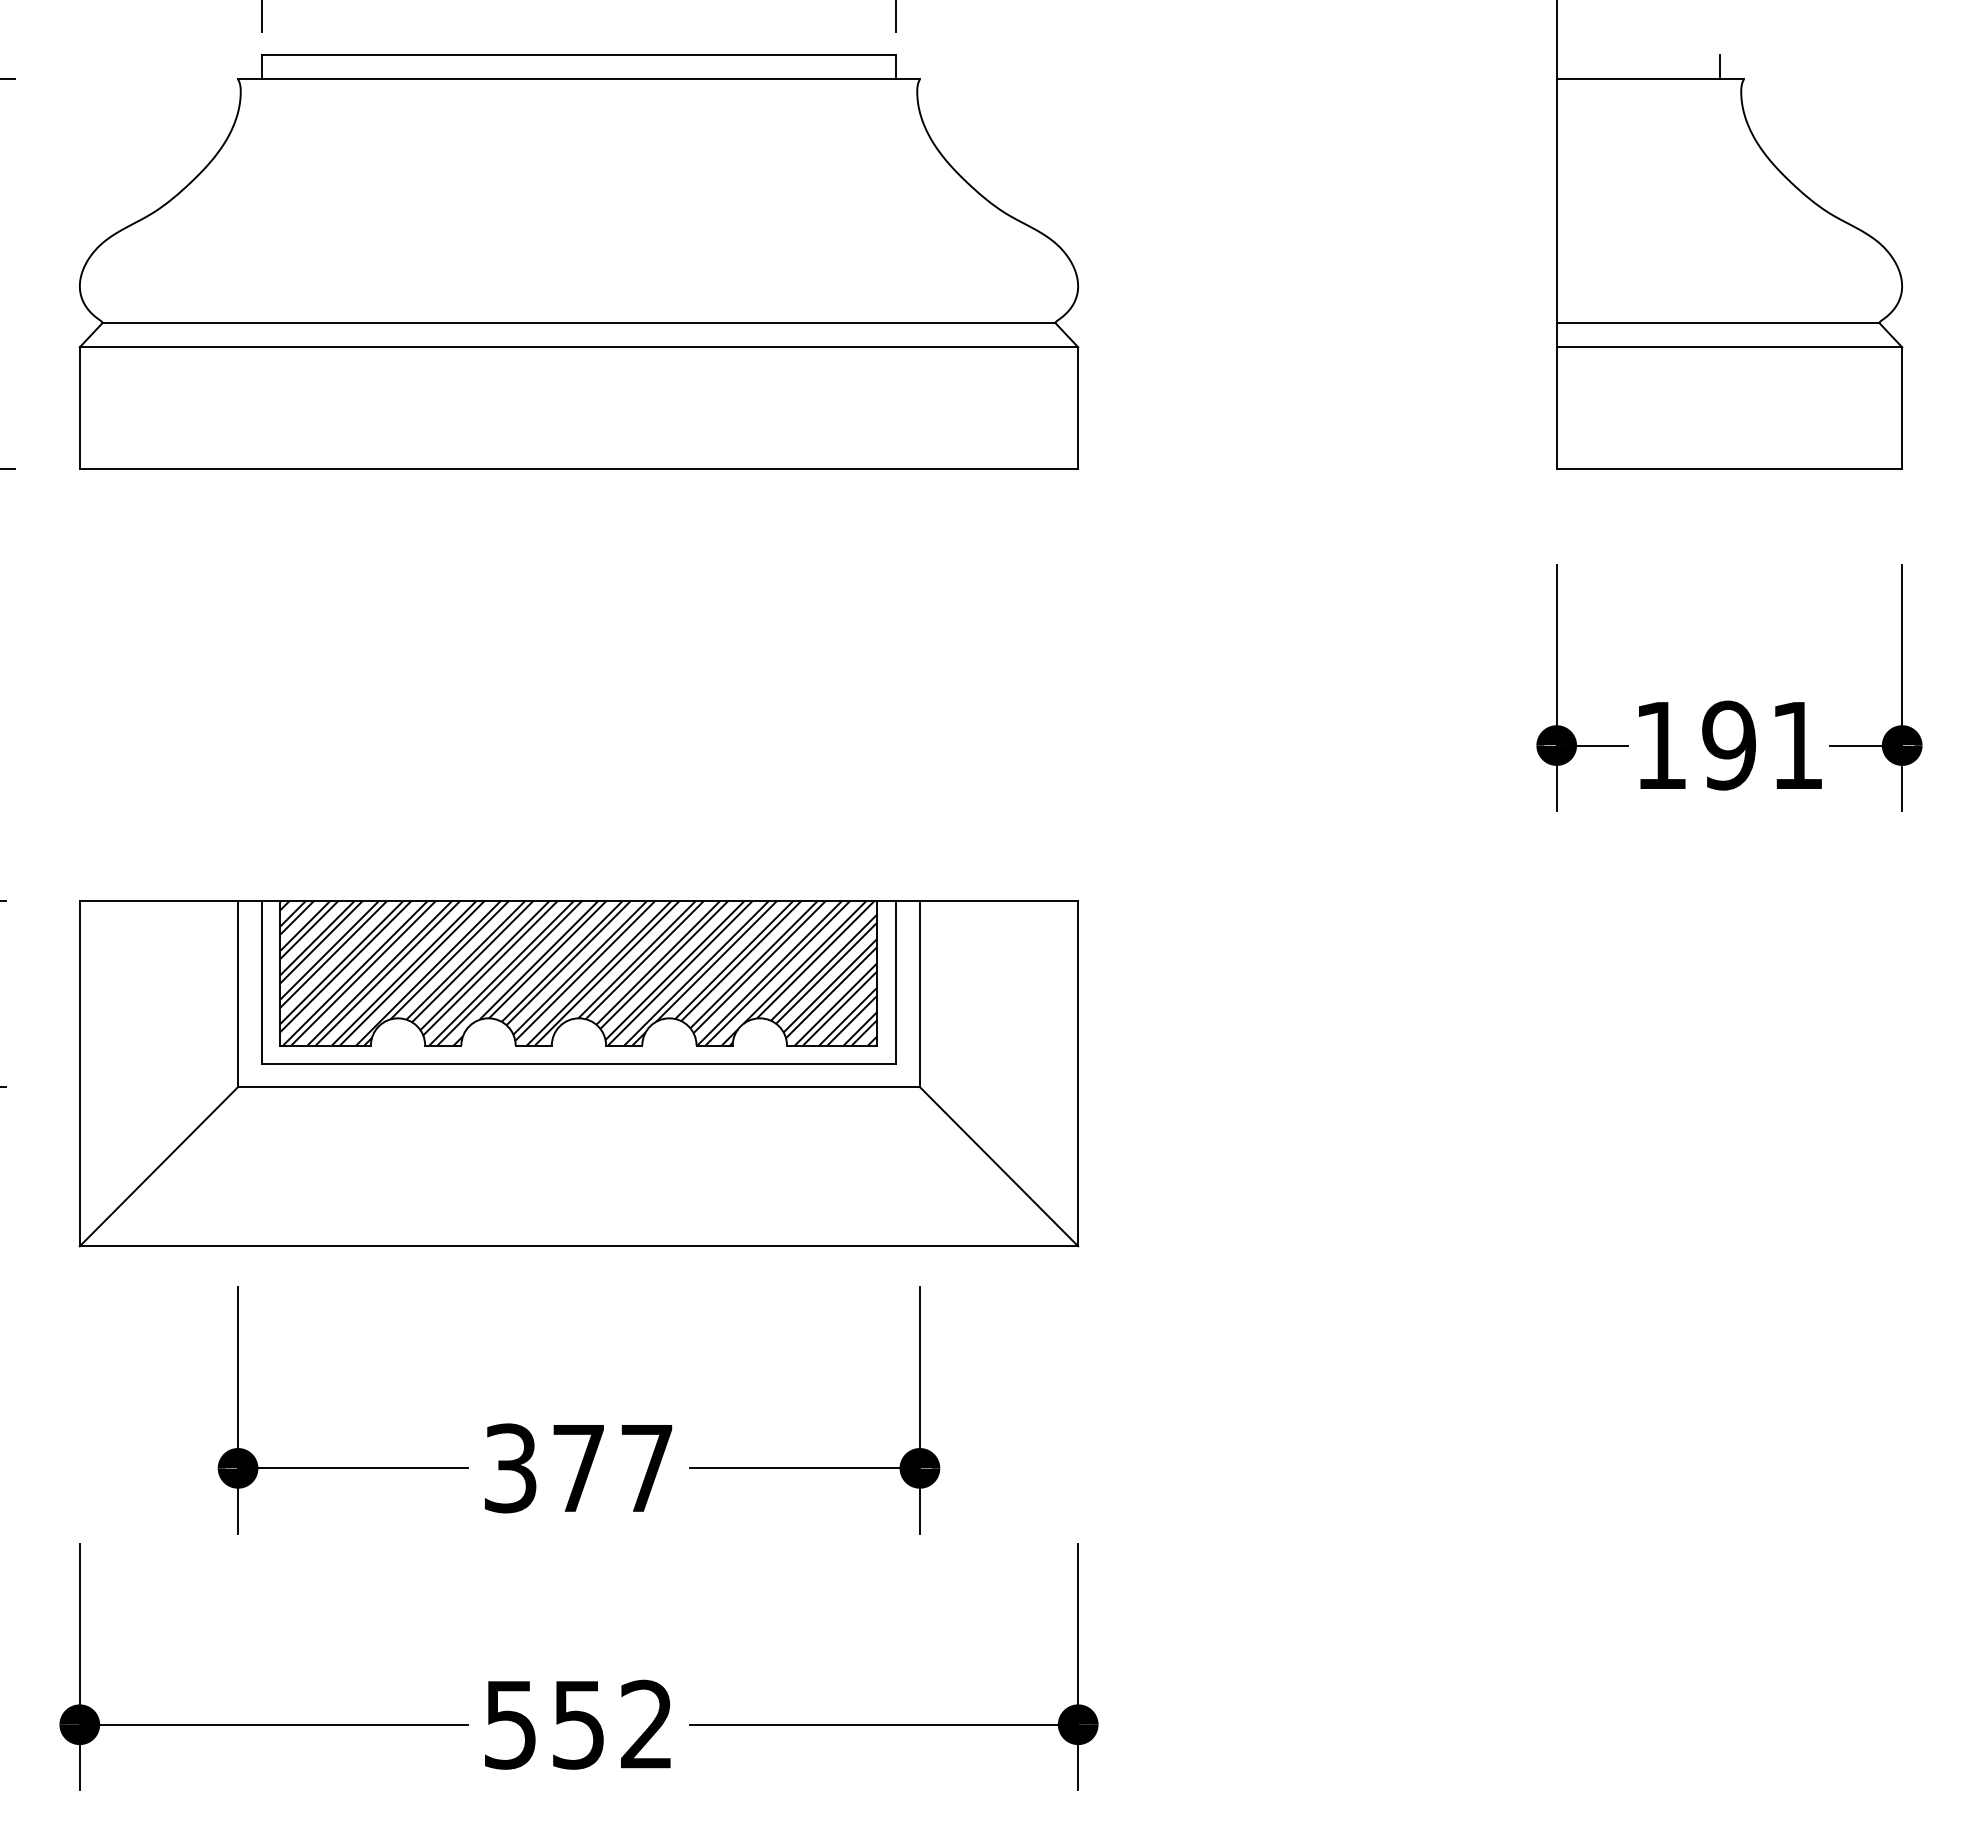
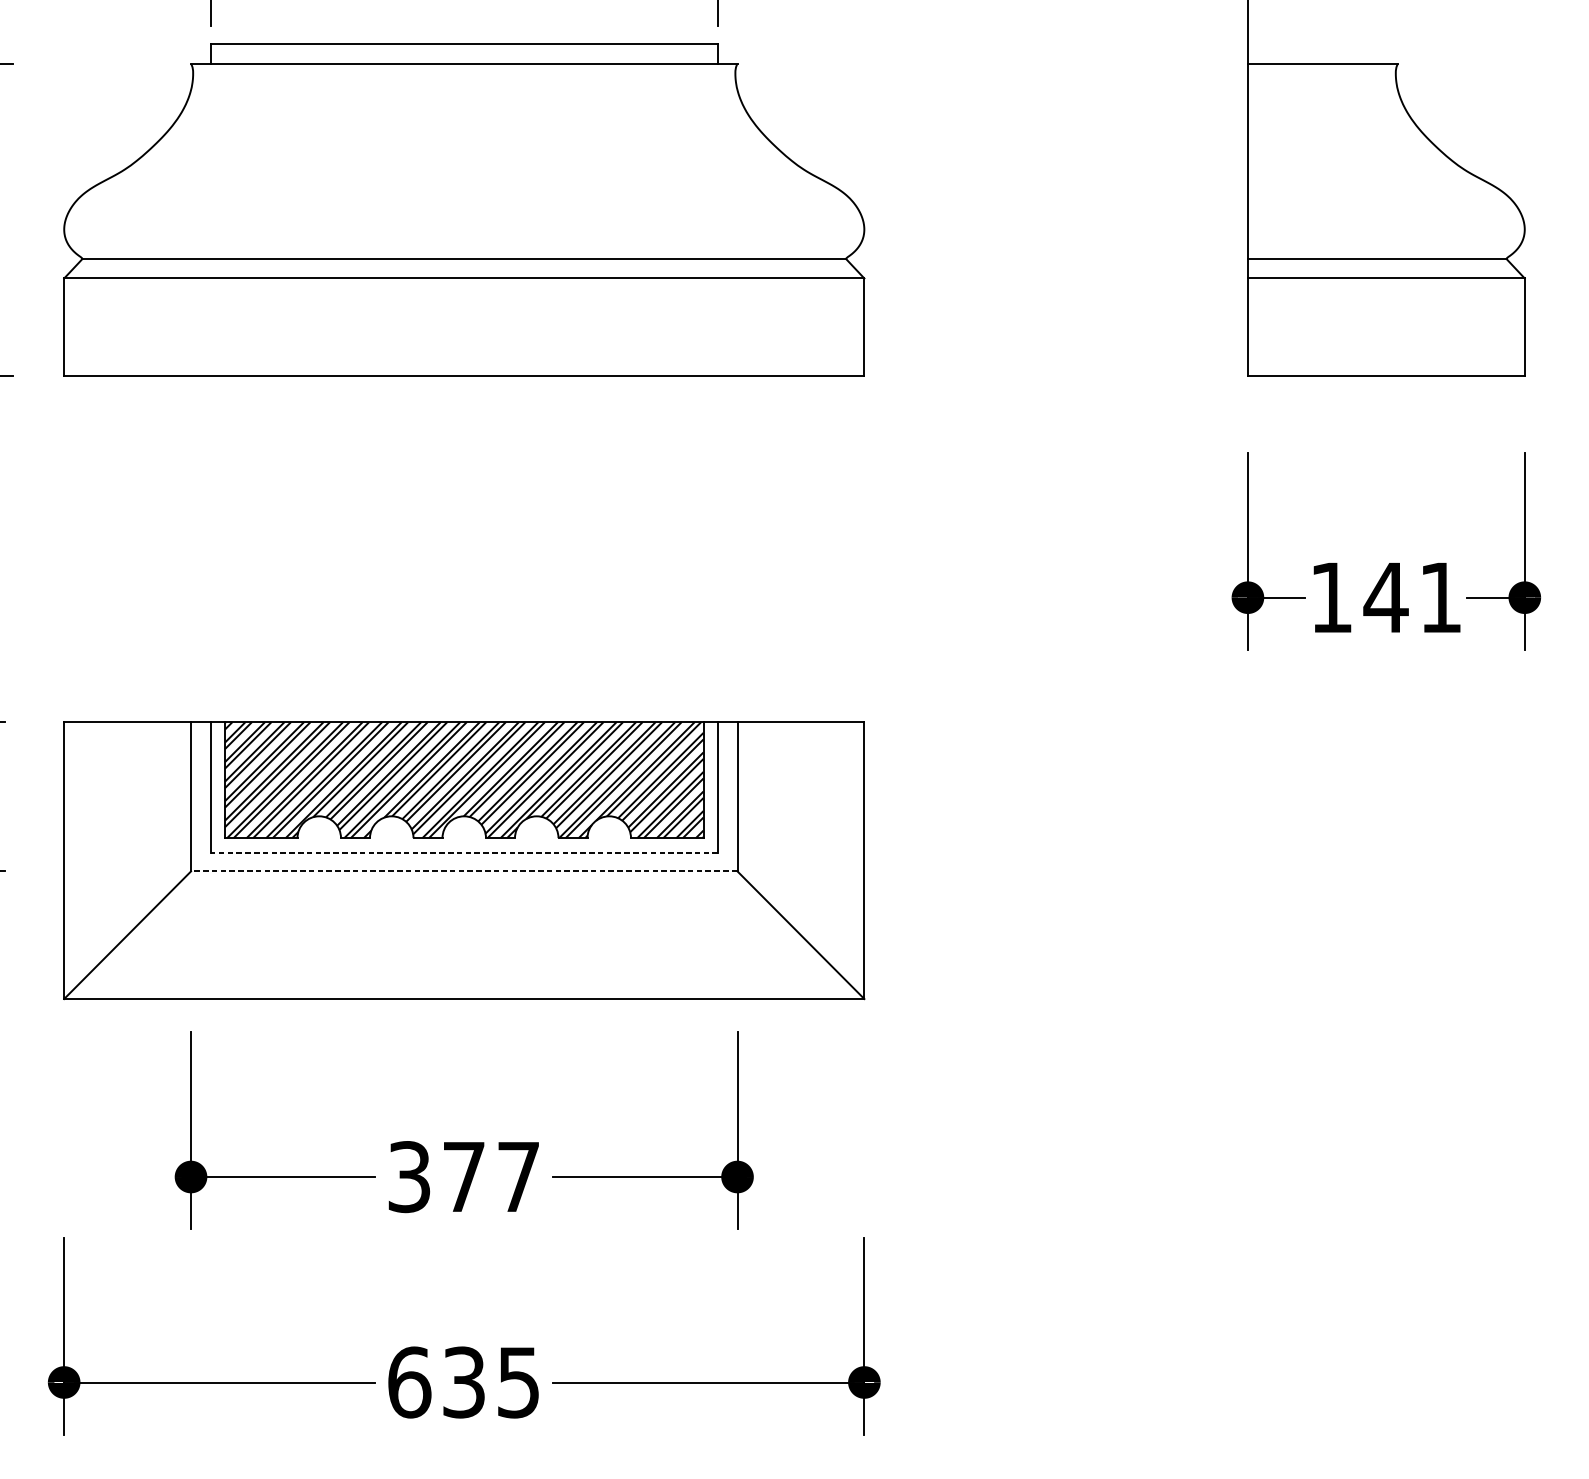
line: (1719, 67) -> (1378, 54), removed
text: (1728, 745) -> (1385, 597), 191 -> 141
line: (579, 1063) -> (464, 852), solid -> dashed
line: (579, 1087) -> (464, 871), solid -> dashed
text: (577, 1724) -> (463, 1382), 552 -> 635

